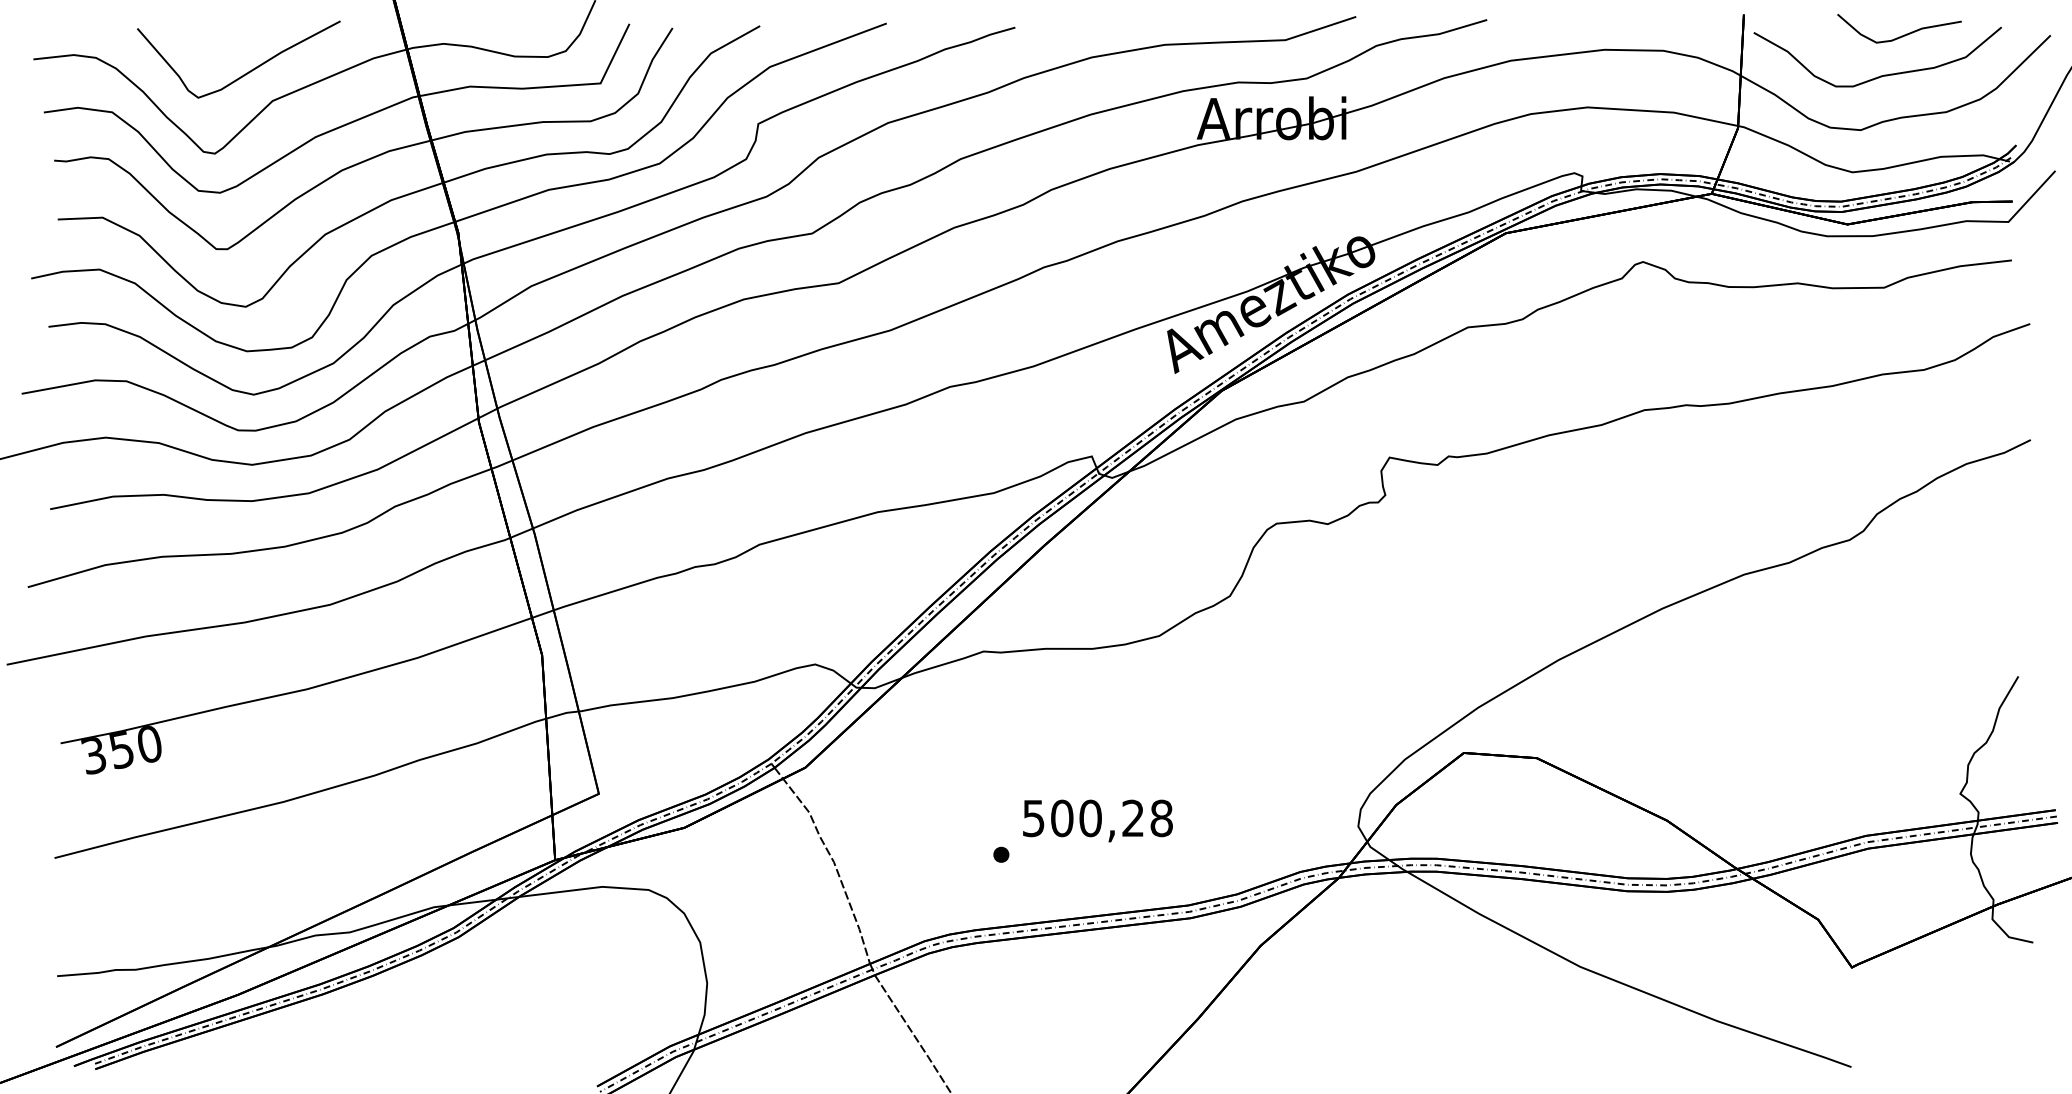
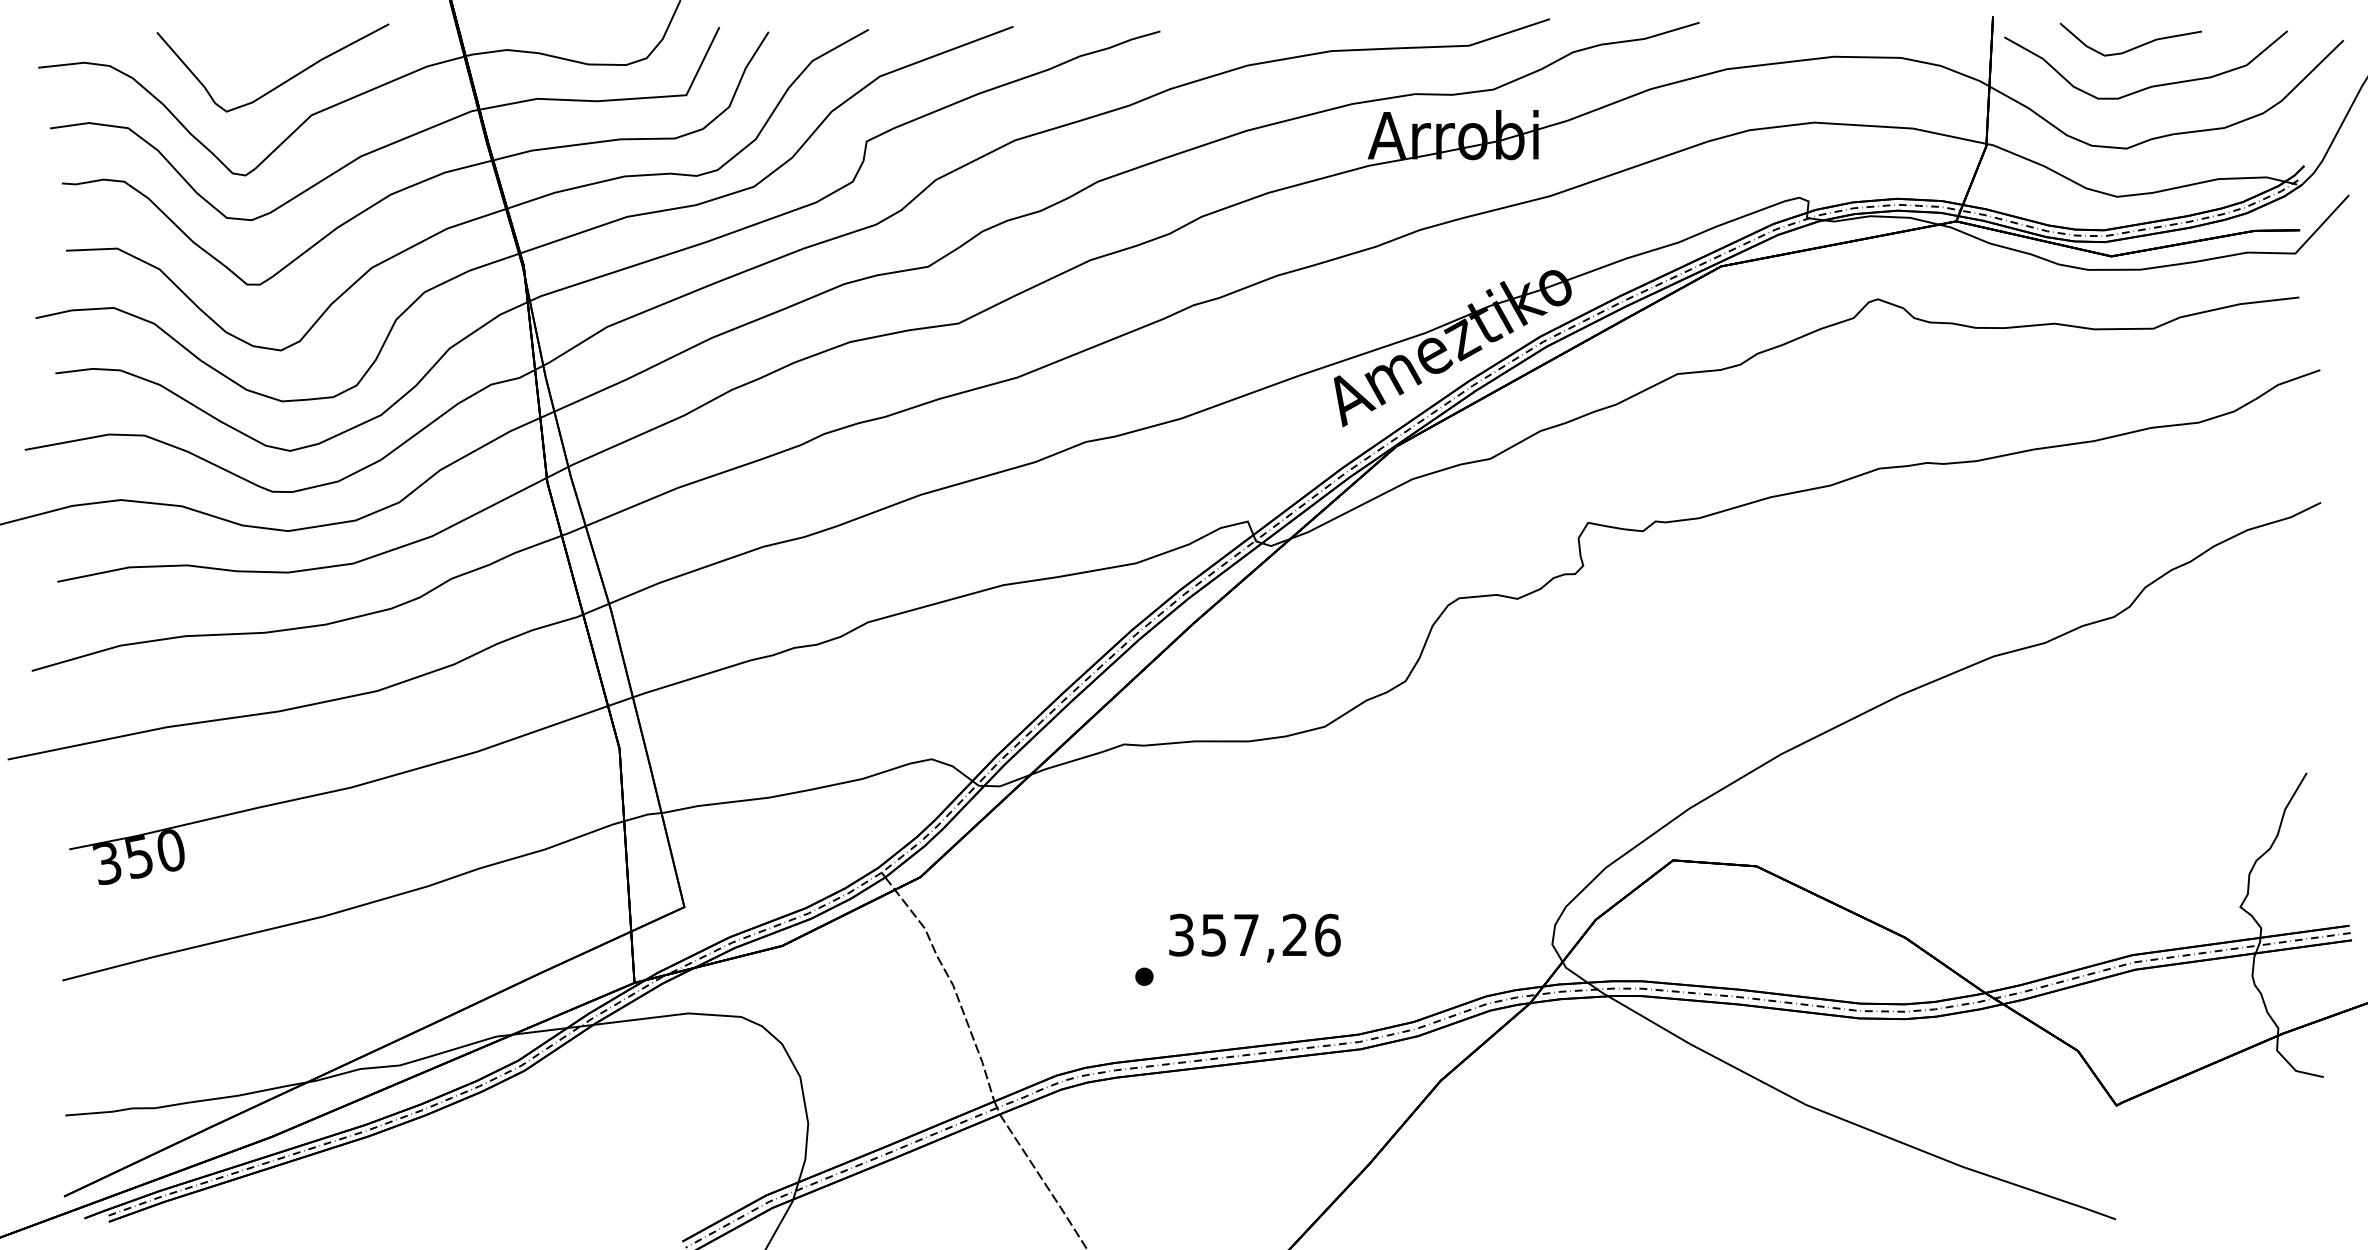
curve: (1901, 35) -> (2133, 47), moved
text: (1098, 817) -> (1255, 934), 500,28 -> 357,26

